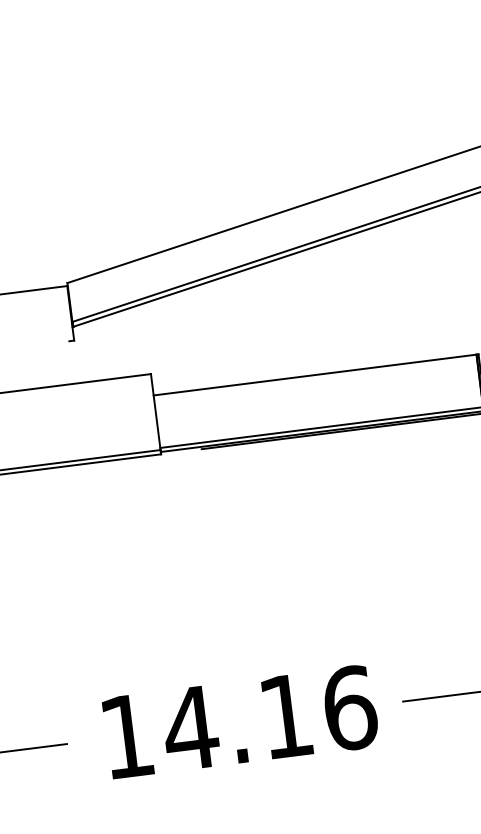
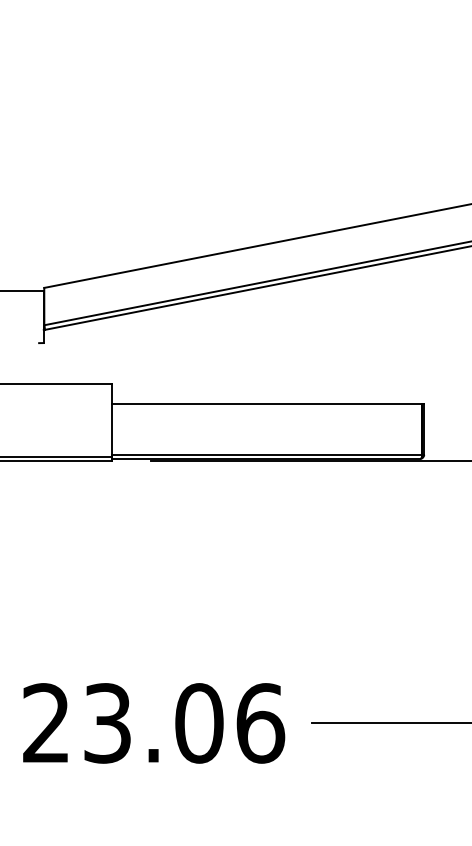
text: (207, 726) -> (123, 723), 14.16 -> 23.06

